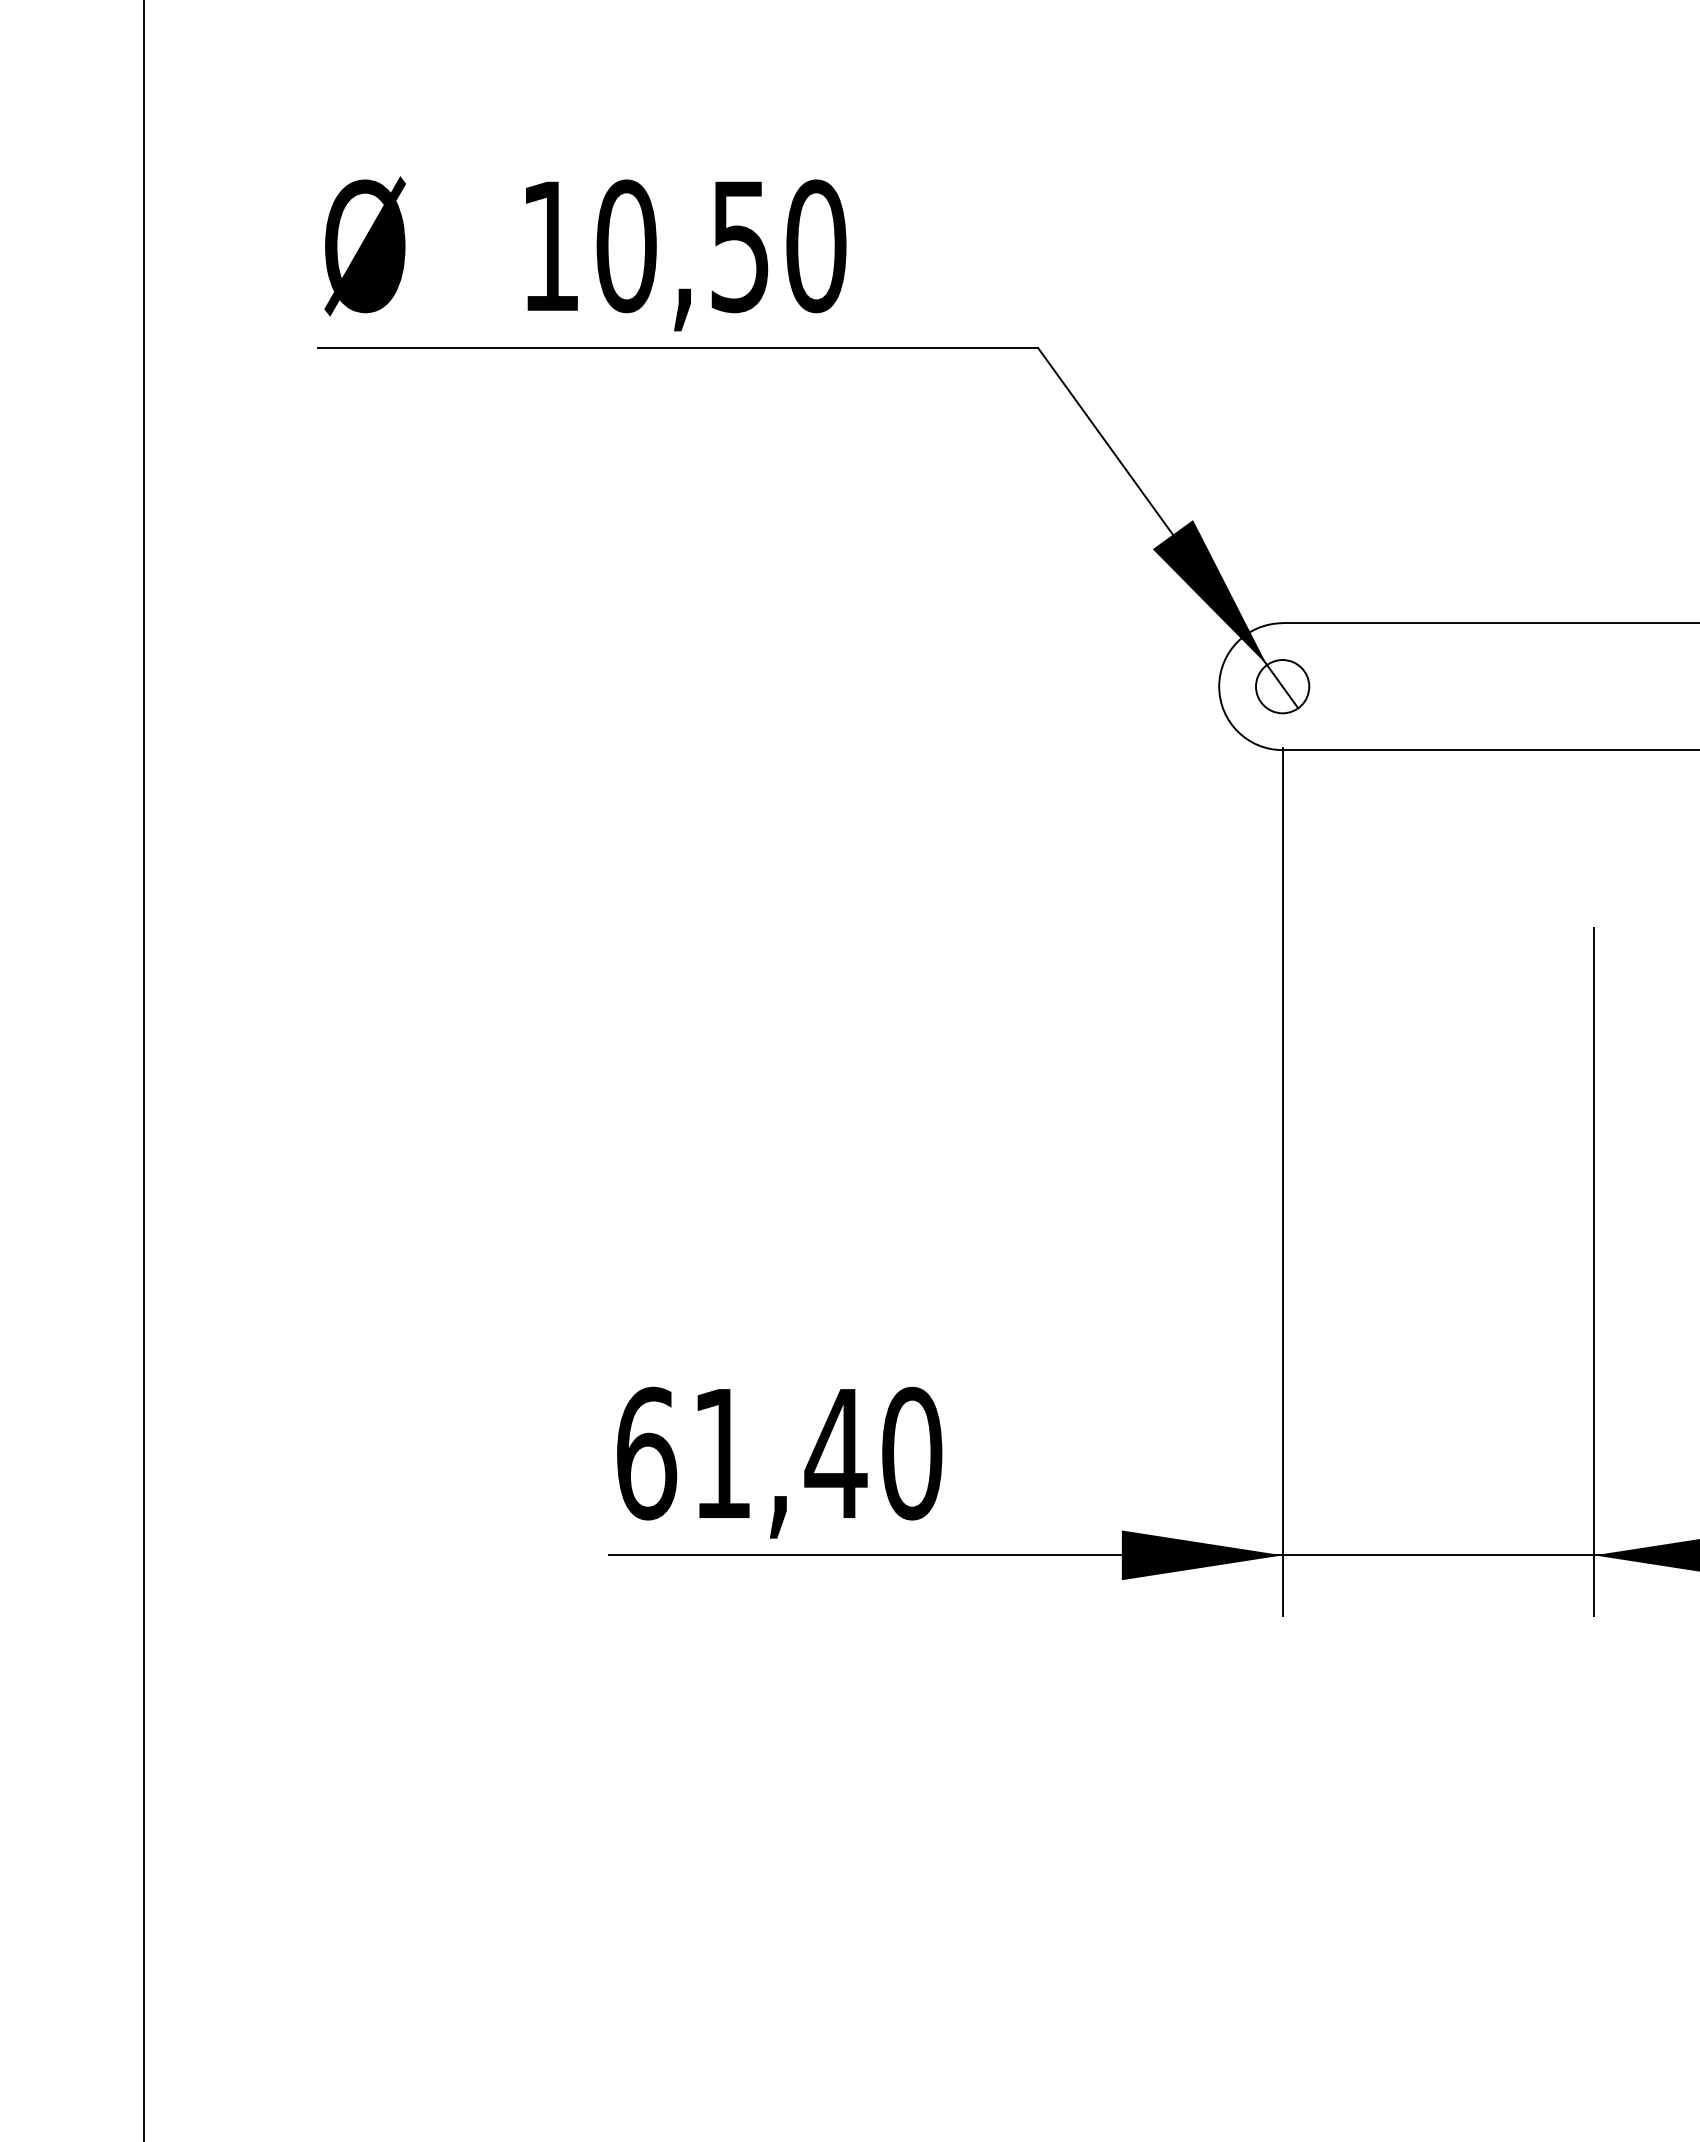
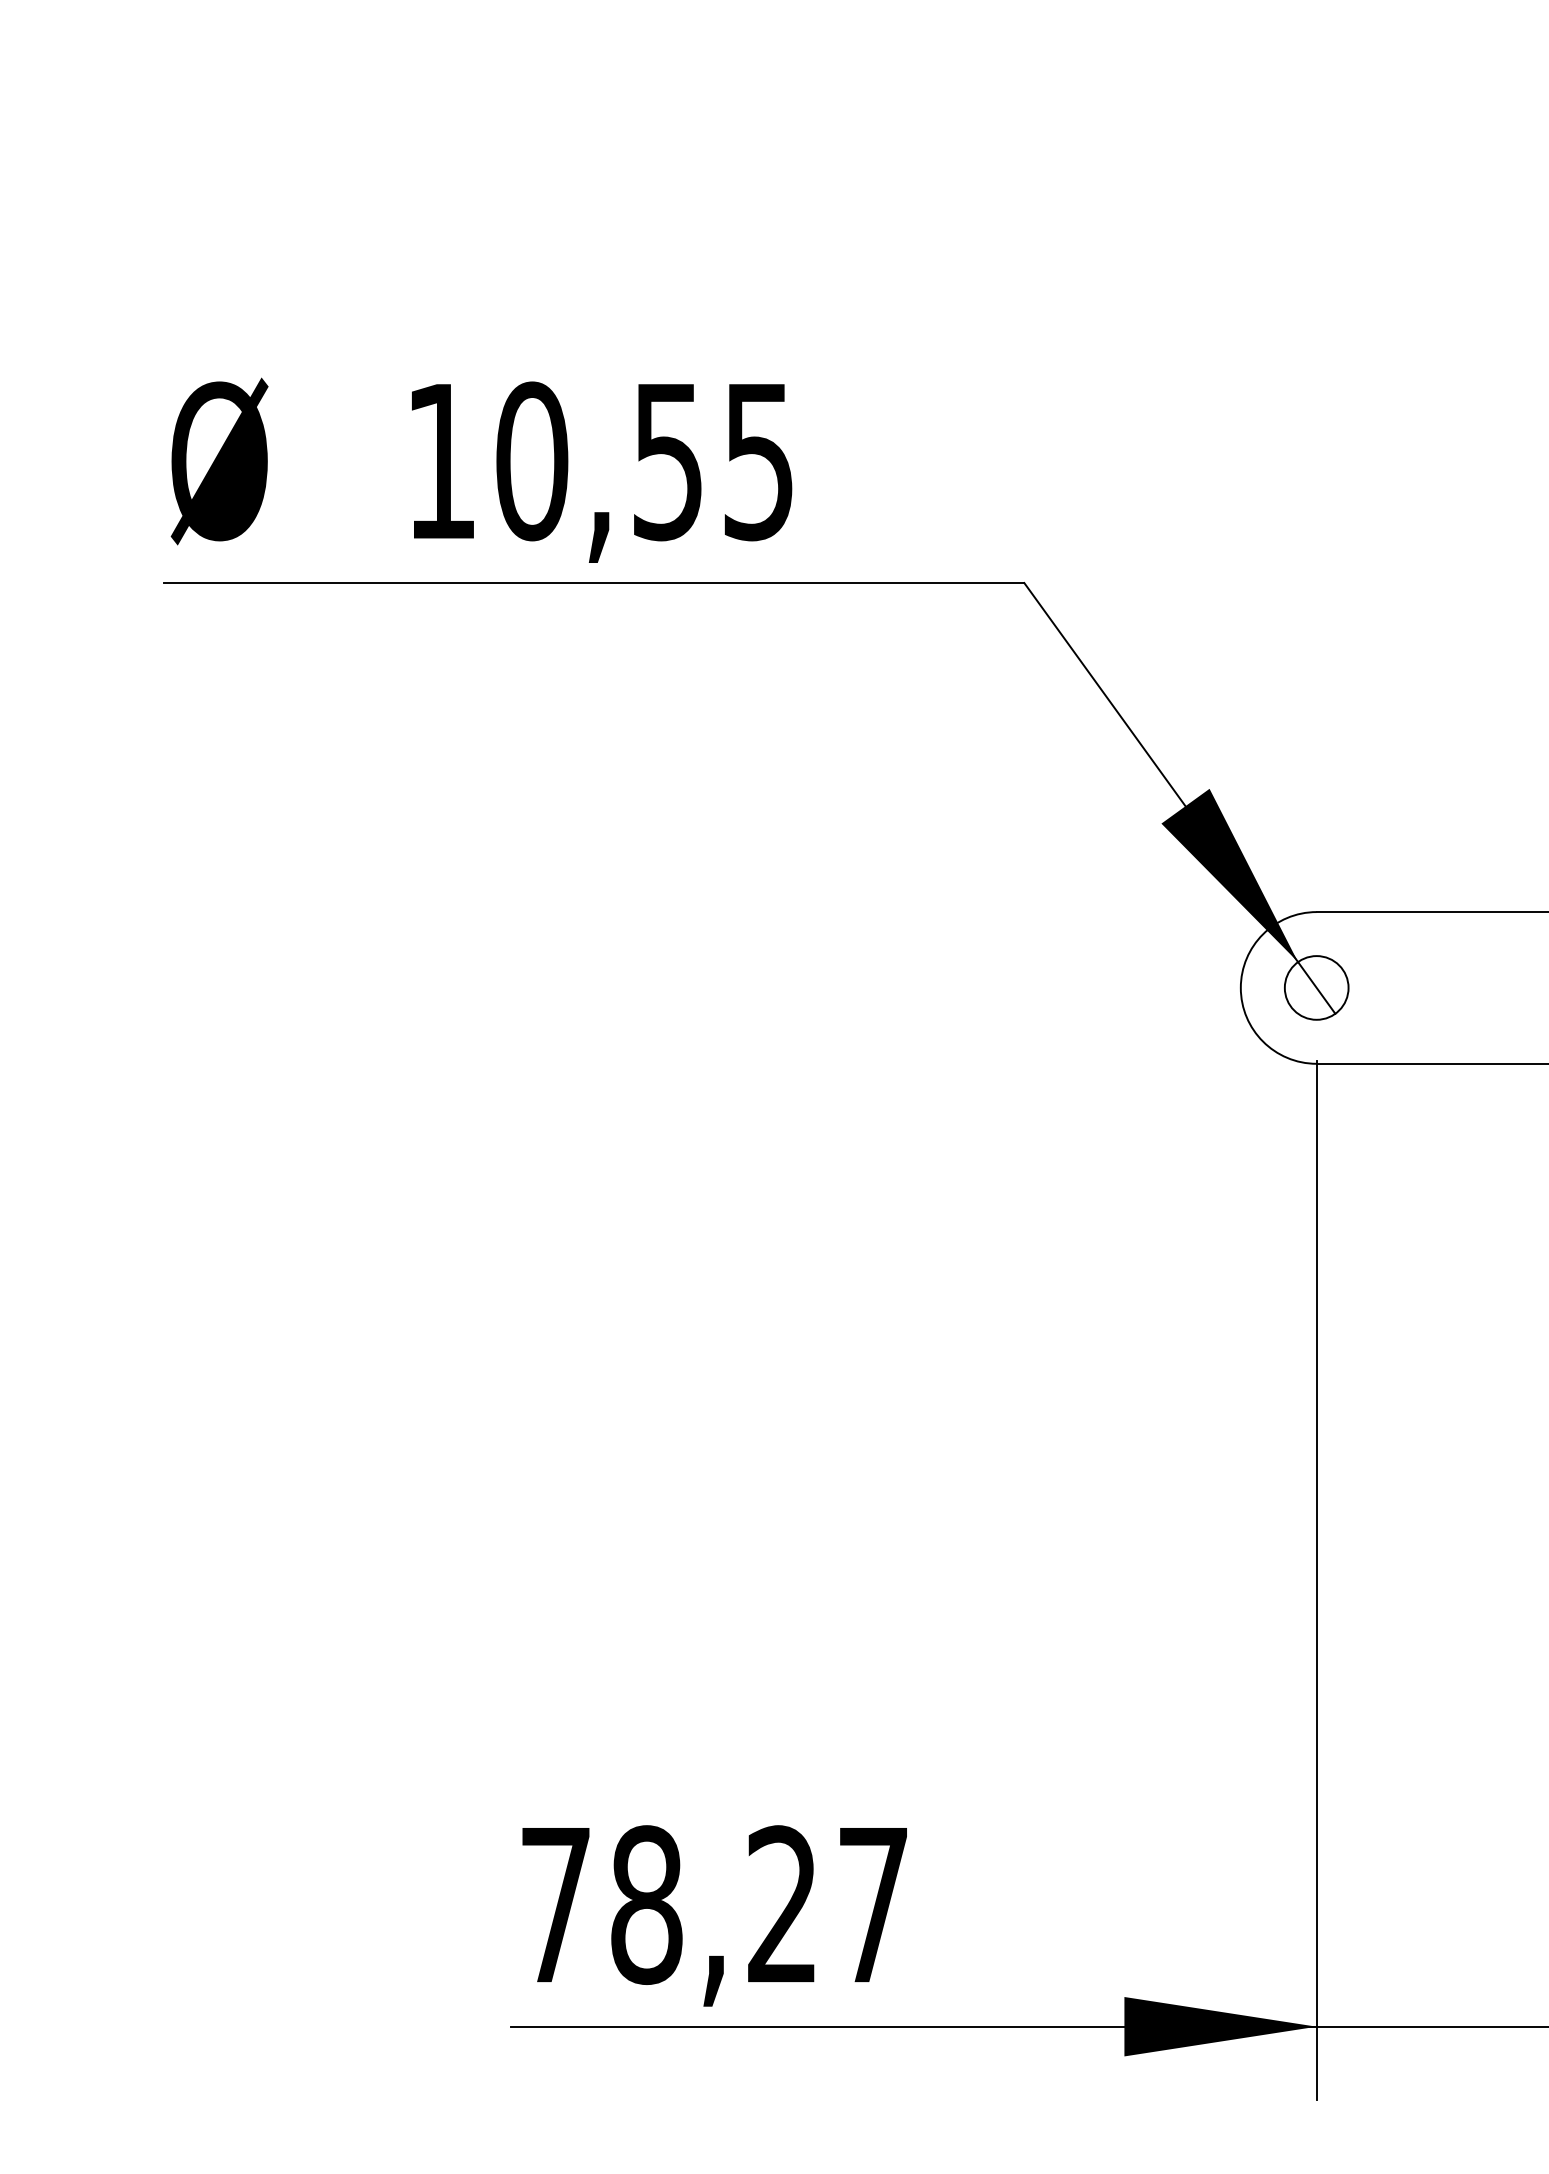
text: (816, 246) -> (759, 461), 10,50 -> 10,55
text: (779, 1453) -> (715, 1904), 61,40 -> 78,27

